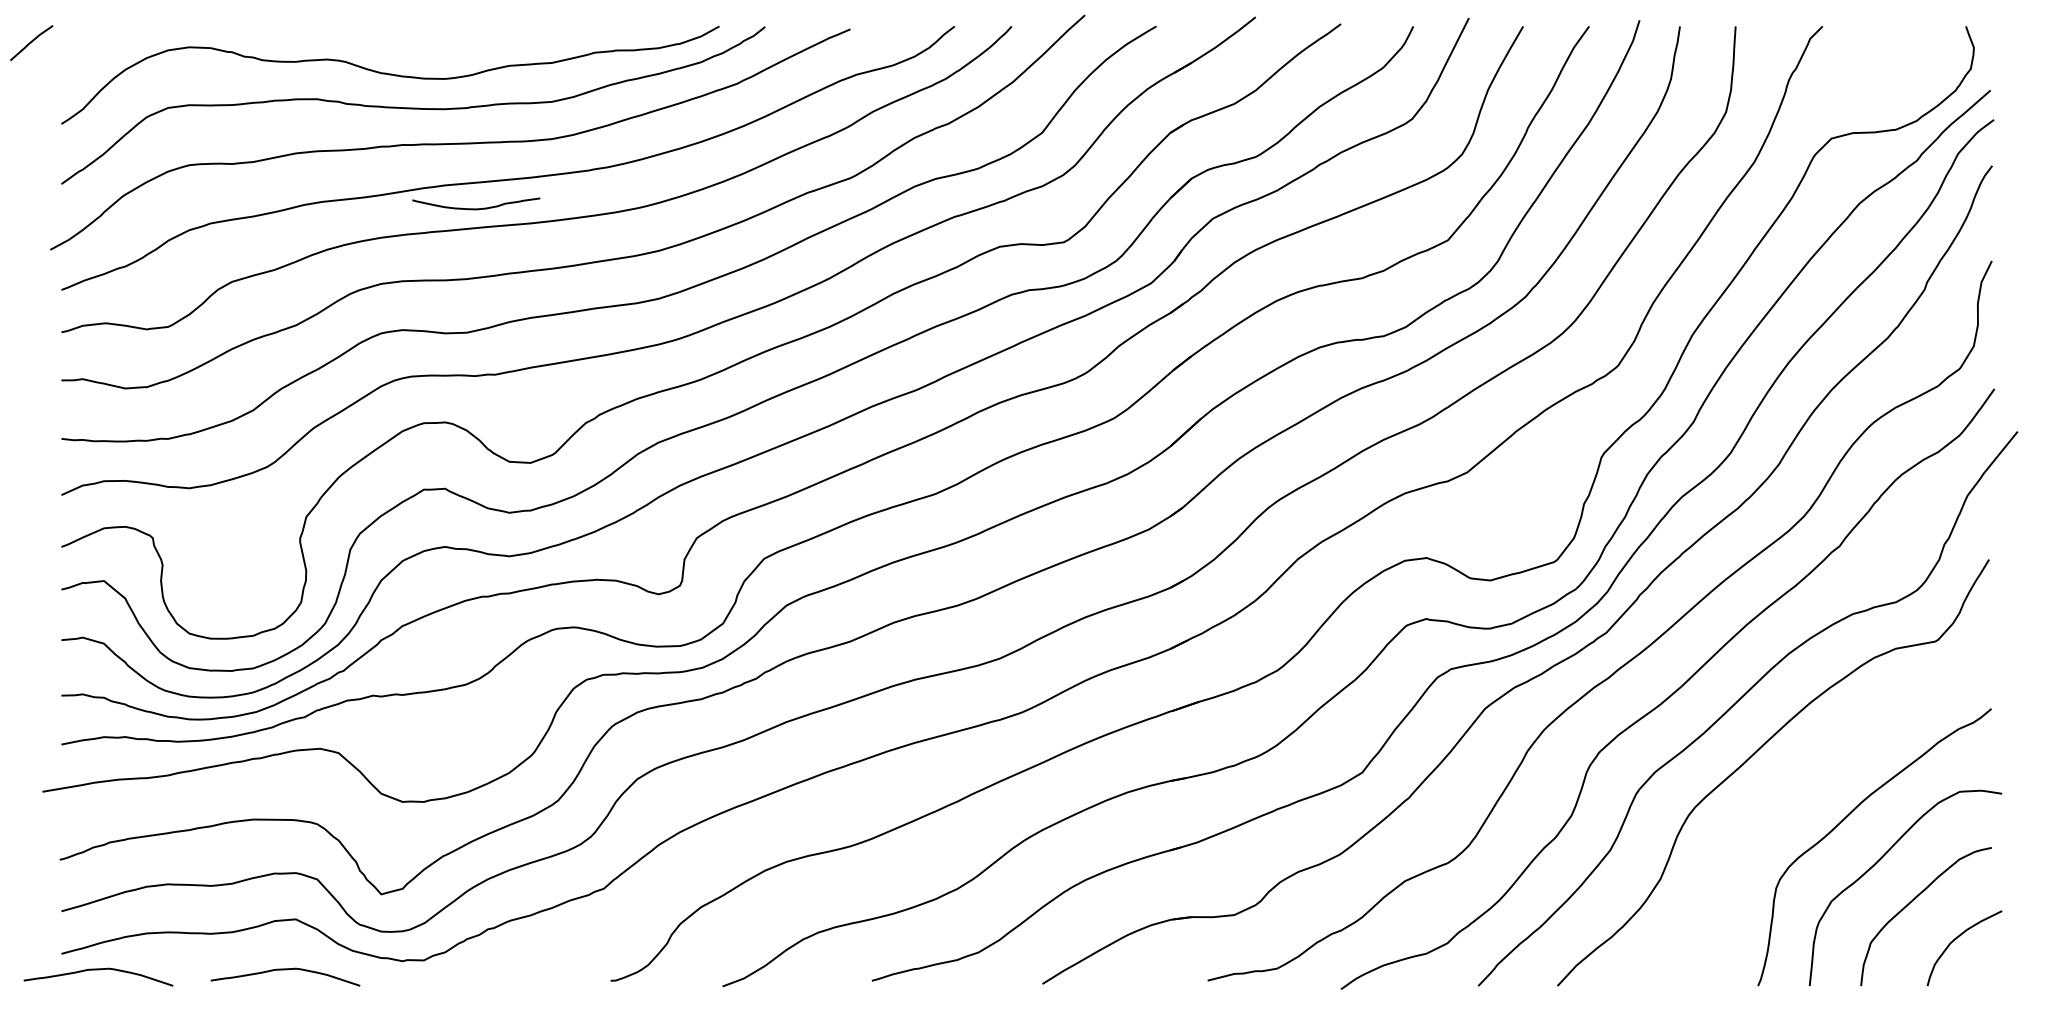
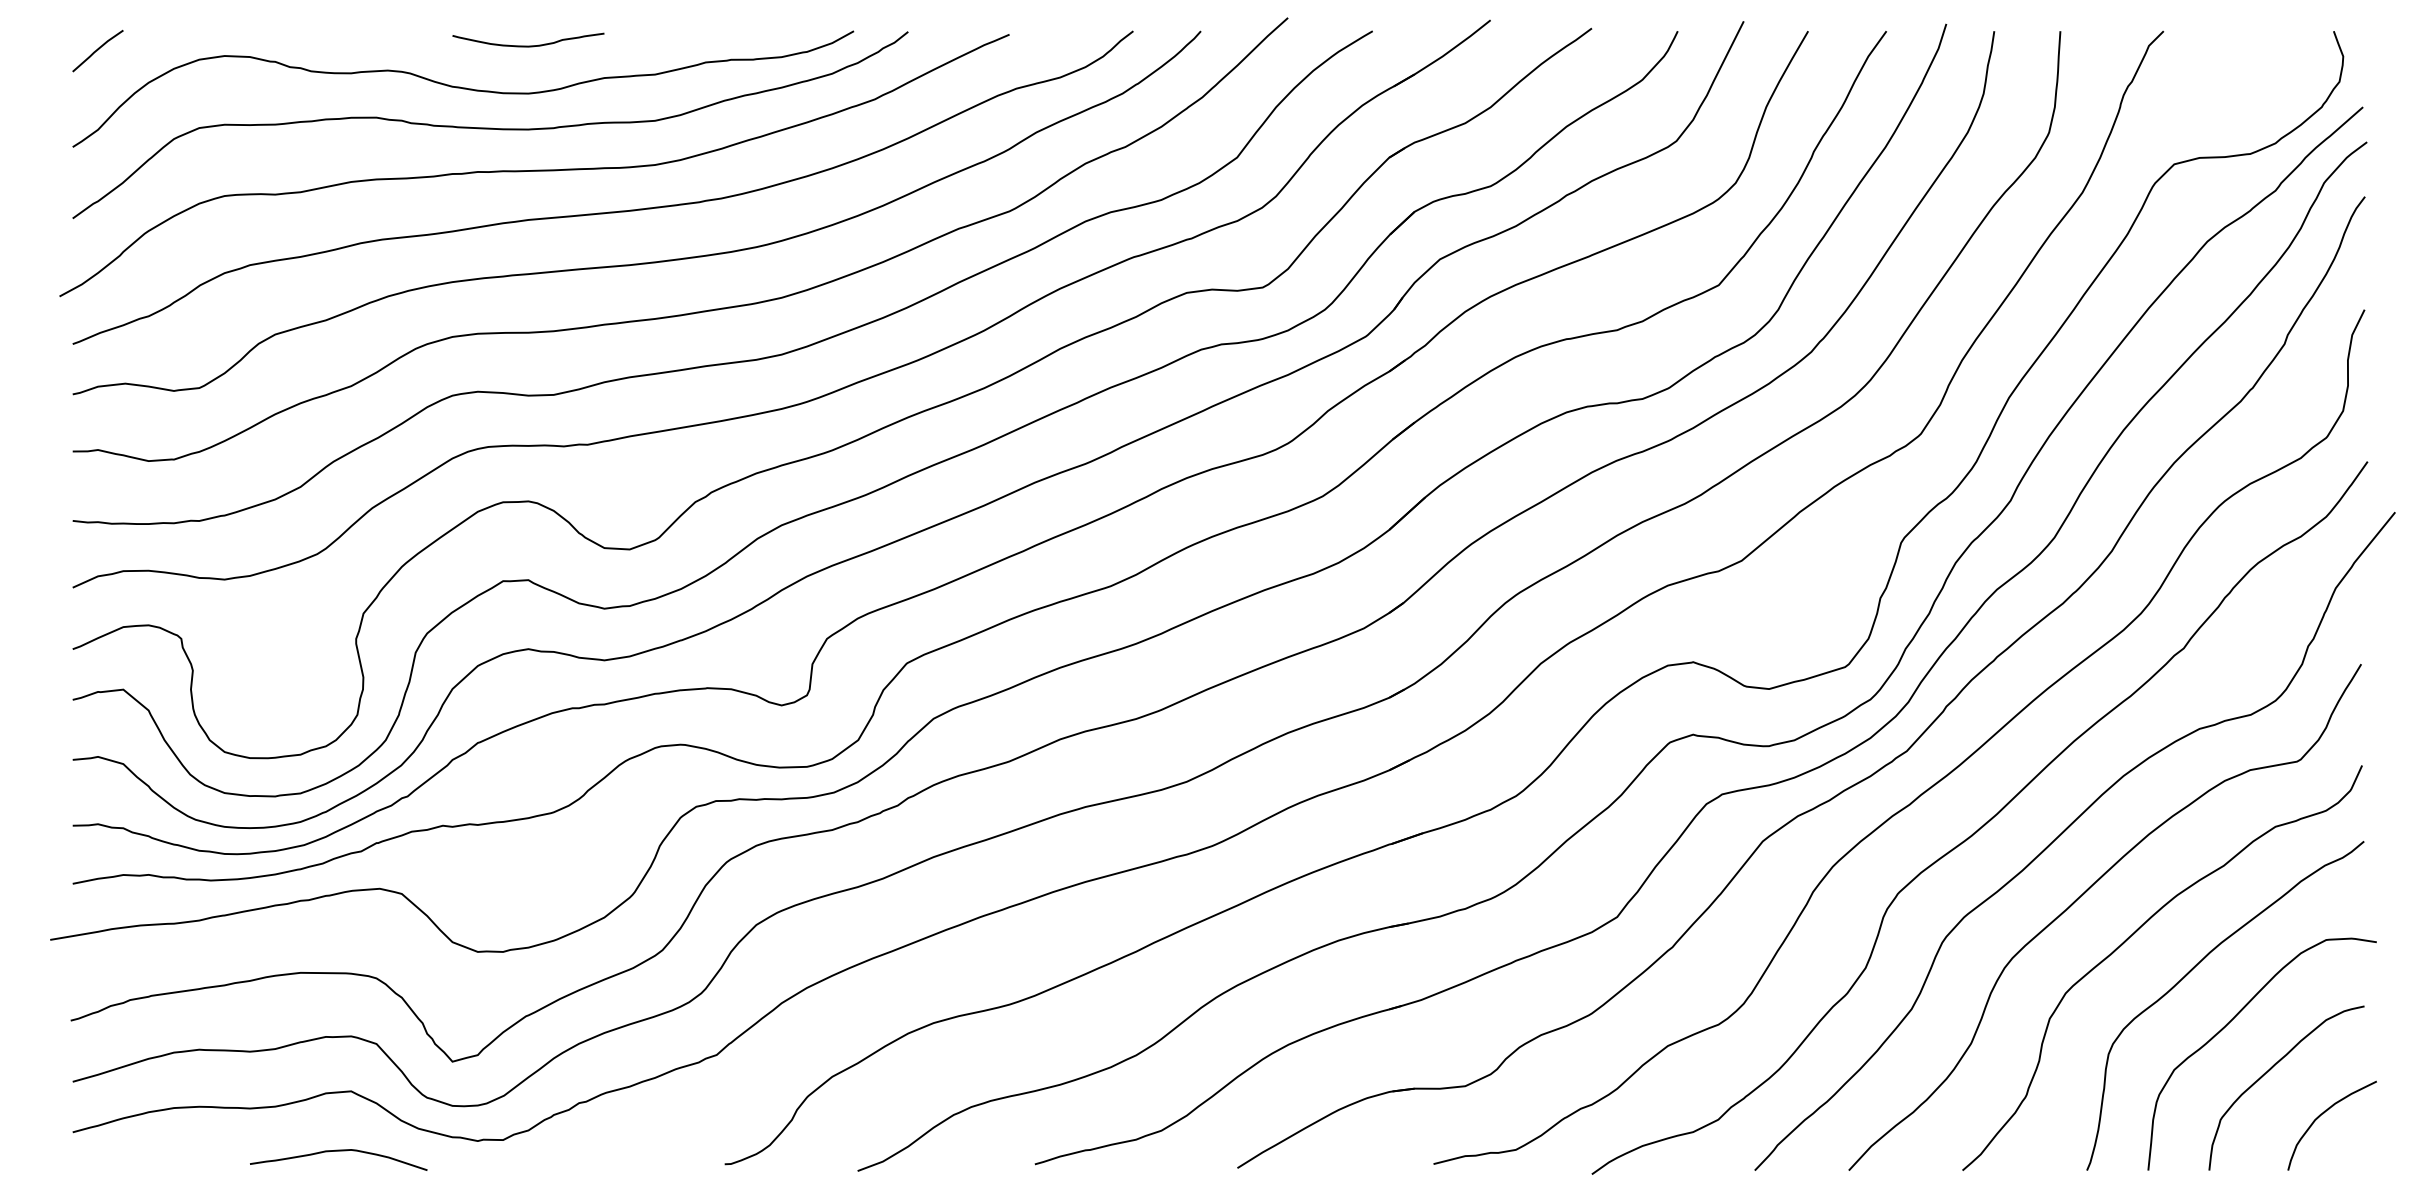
line: (31, 42) -> (97, 50), moved
curve: (476, 208) -> (528, 45), moved
curve: (1795, 789) -> (2131, 937), added
curve: (98, 970) -> (116, 1152), removed

